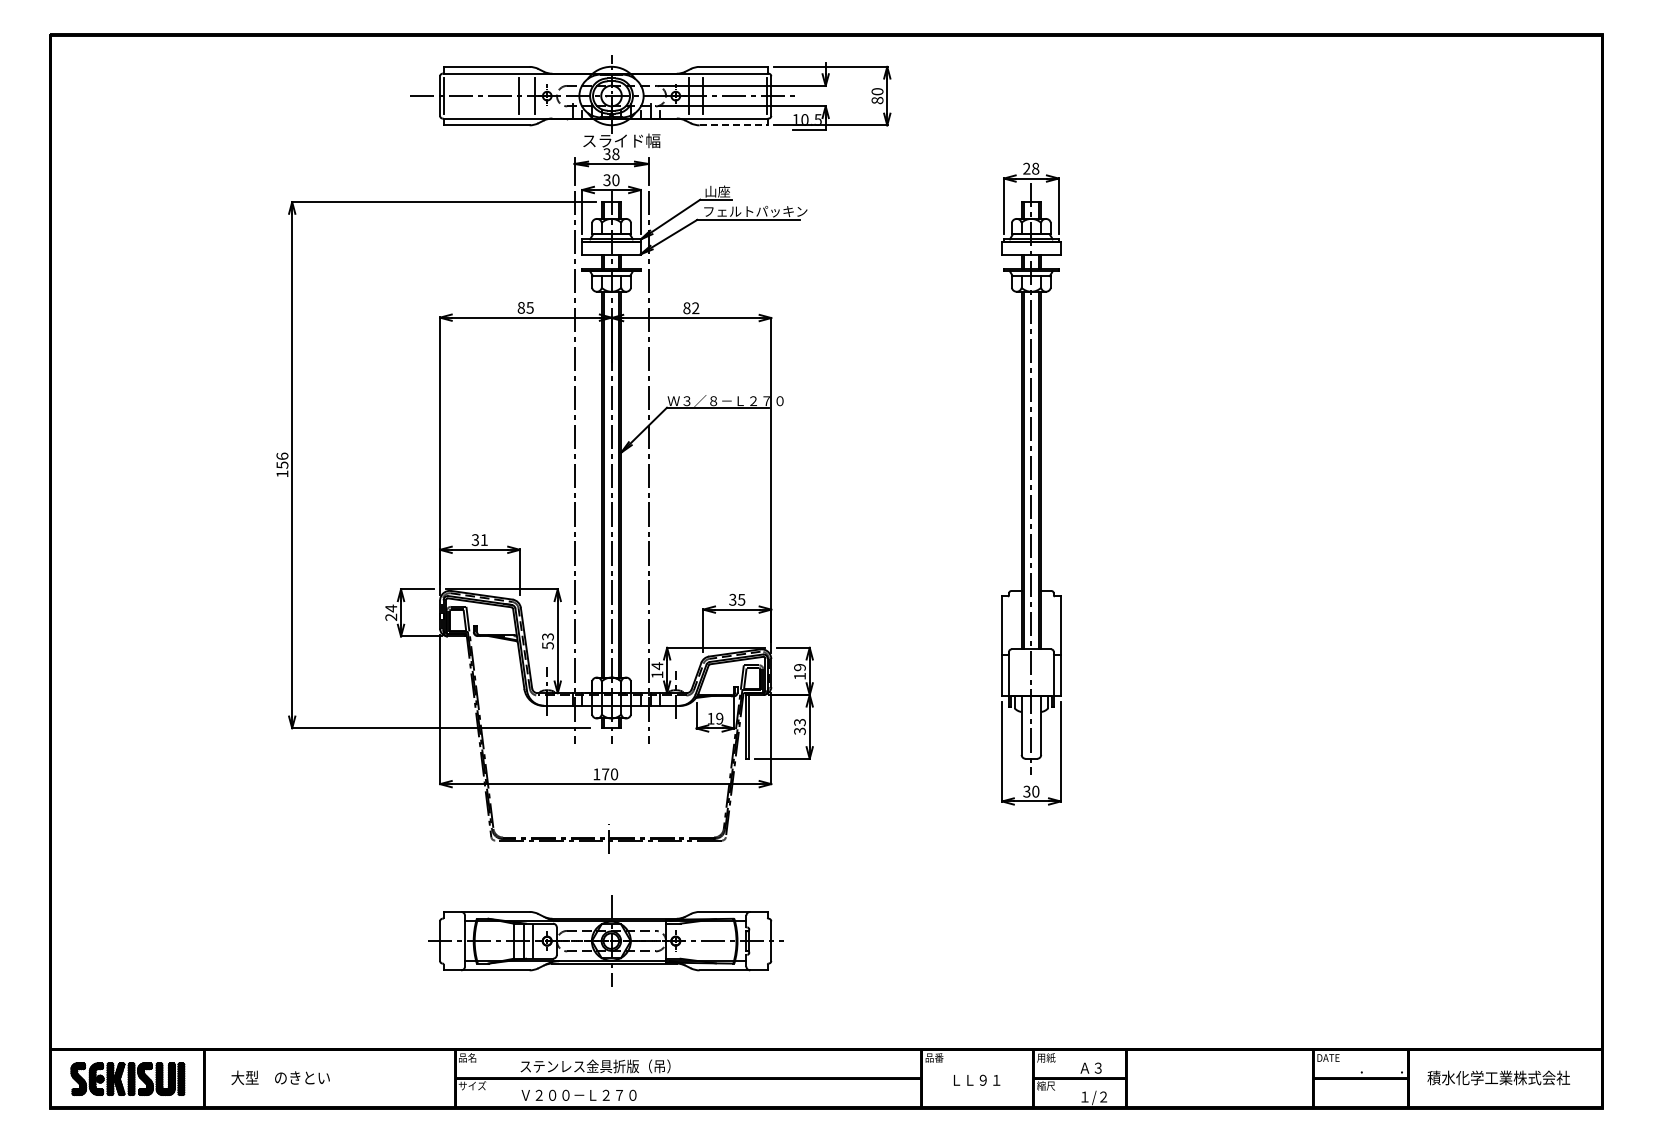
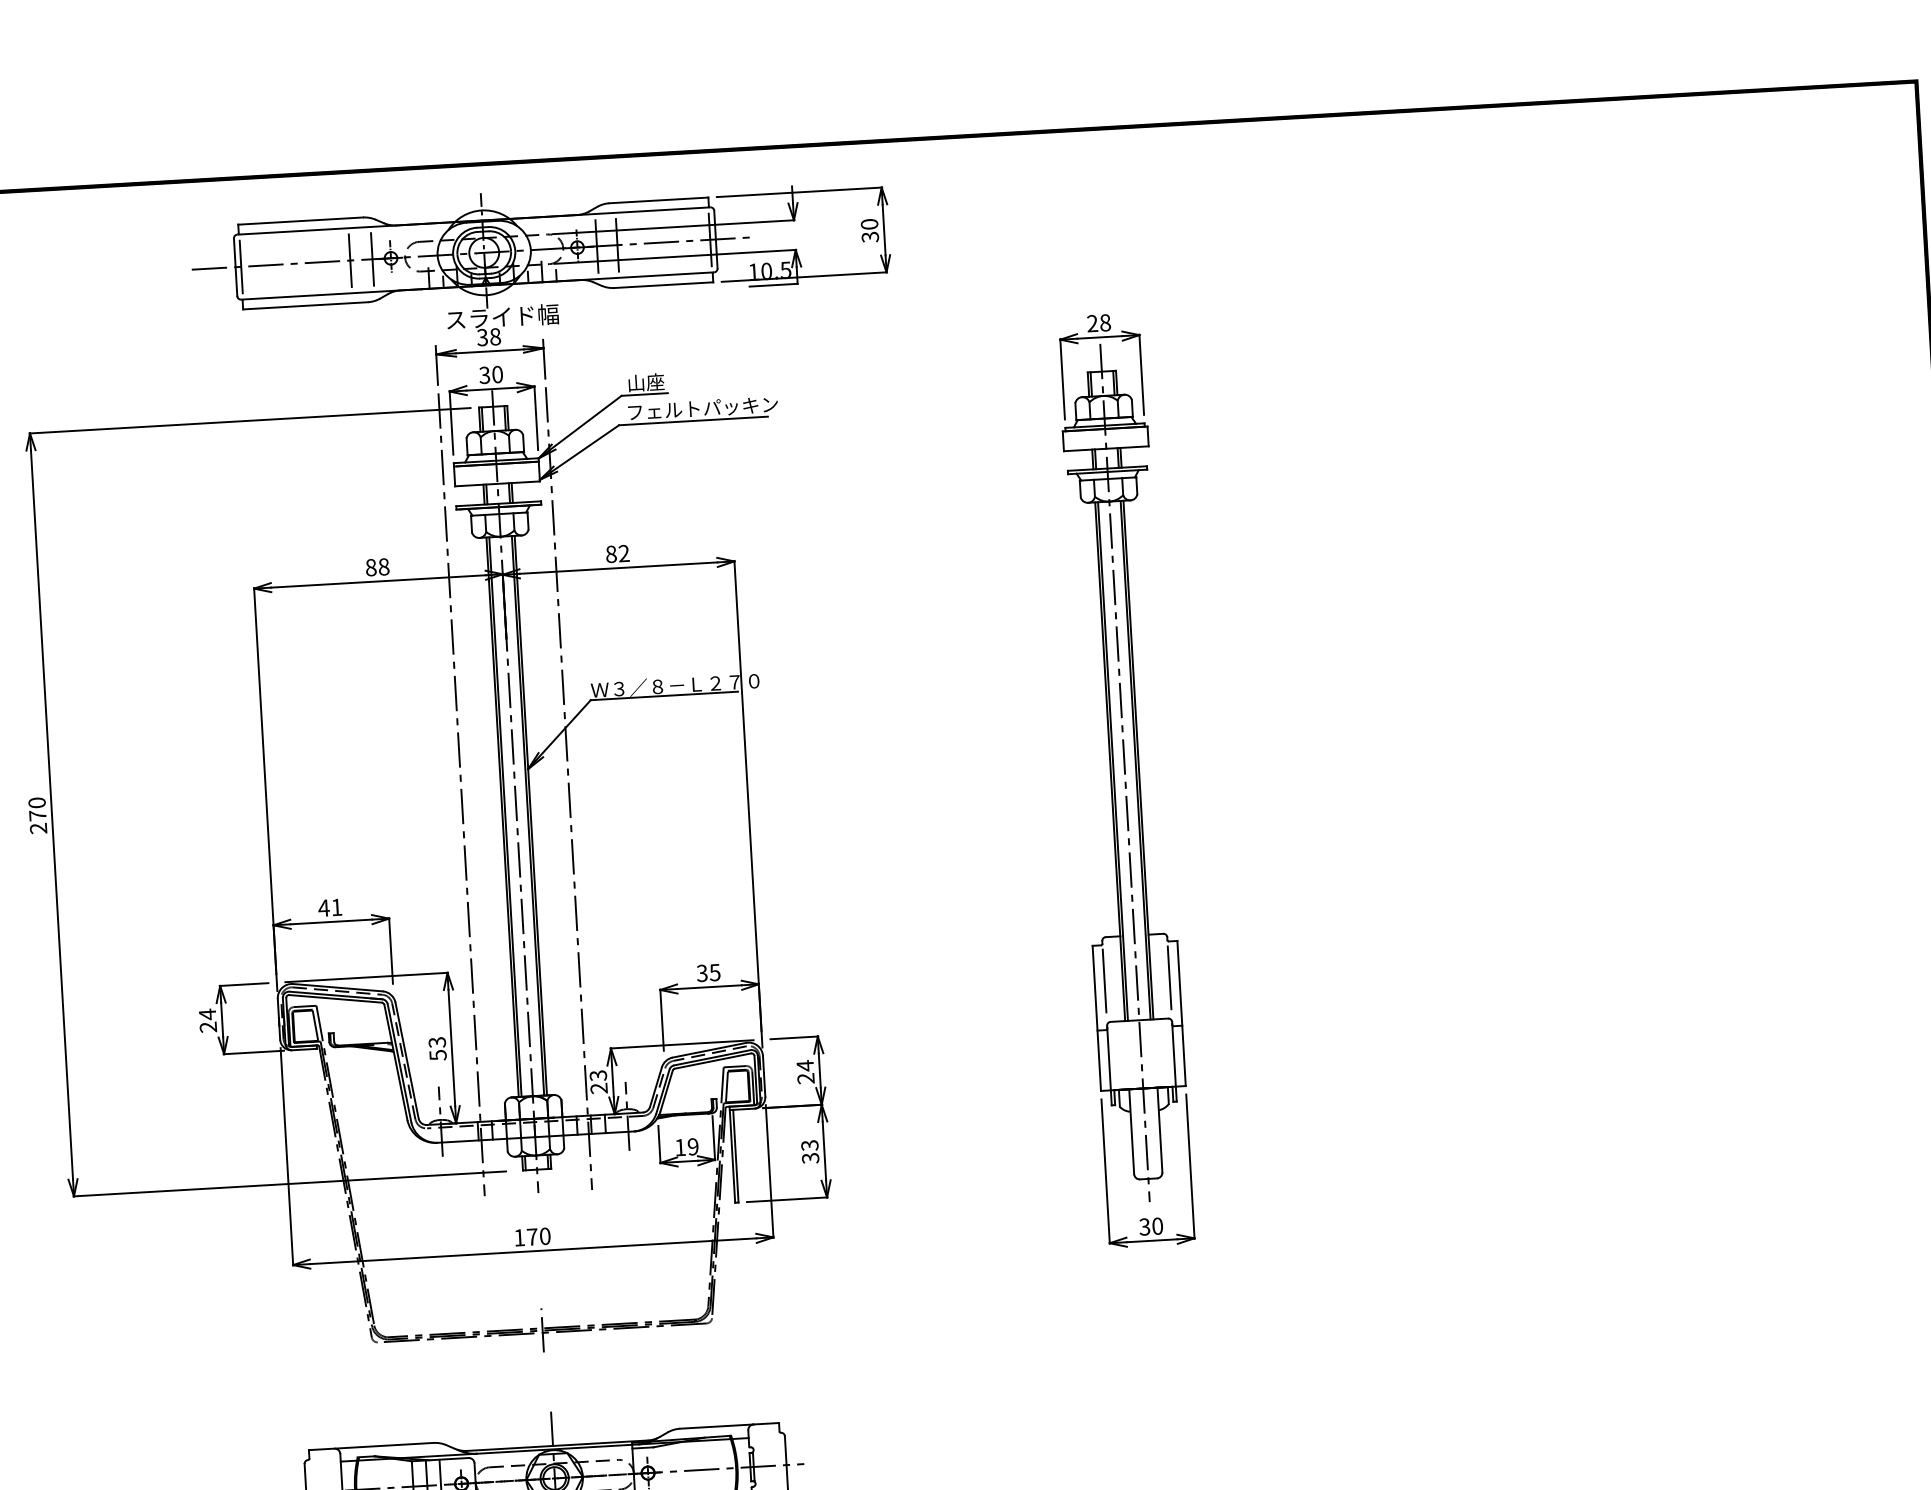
text: (877, 100) -> (870, 237), 80 -> 30
line: (734, 125) -> (665, 285), dashed -> solid
text: (529, 307) -> (382, 566), 85 -> 88
text: (282, 464) -> (37, 814), 156 -> 270
text: (475, 540) -> (324, 908), 31 -> 41
line: (1009, 620) -> (1105, 980), added
line: (1053, 621) -> (1169, 977), added
text: (657, 670) -> (598, 1082), 14 -> 23
text: (799, 671) -> (804, 1071), 19 -> 24

